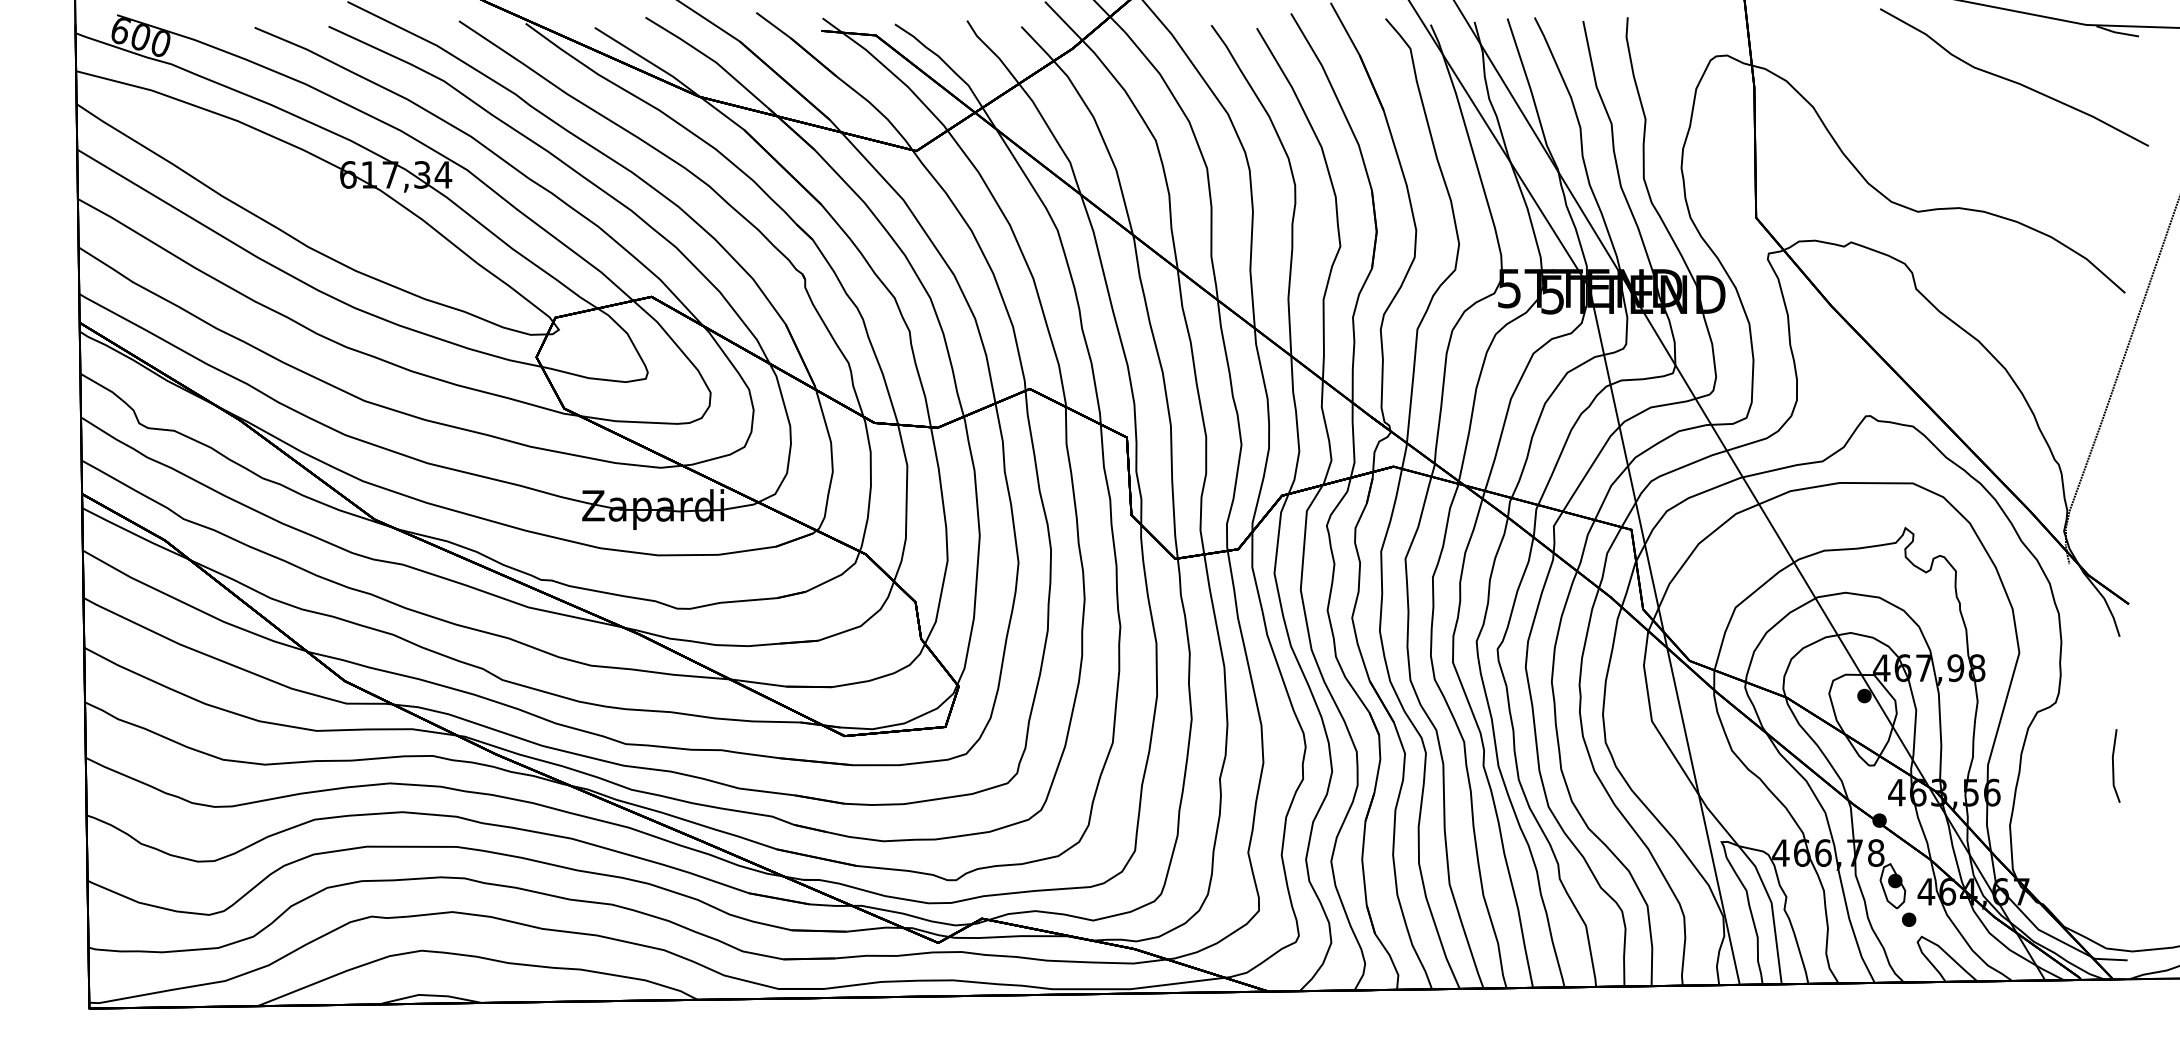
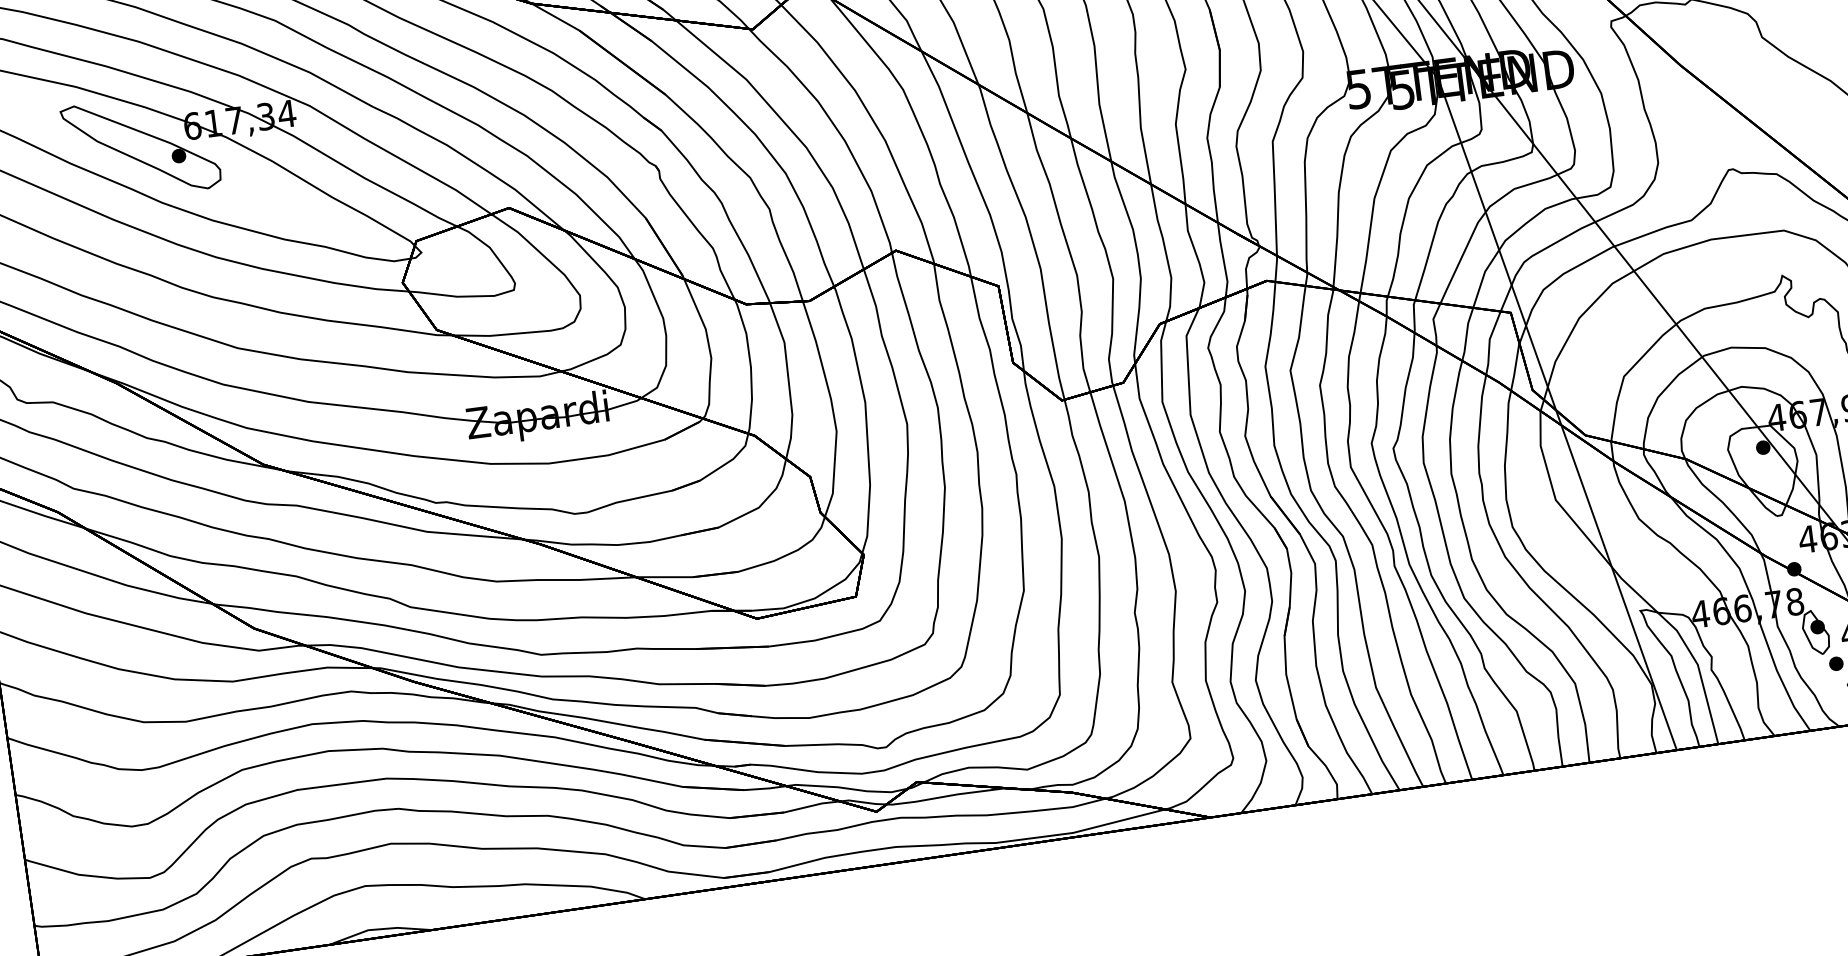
part: (294, 189) -> (141, 147), added

